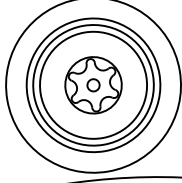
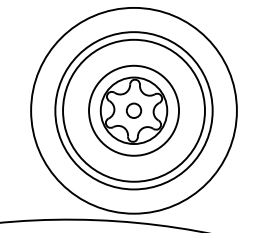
circle: (93, 85) -> (134, 110), size x0.71

